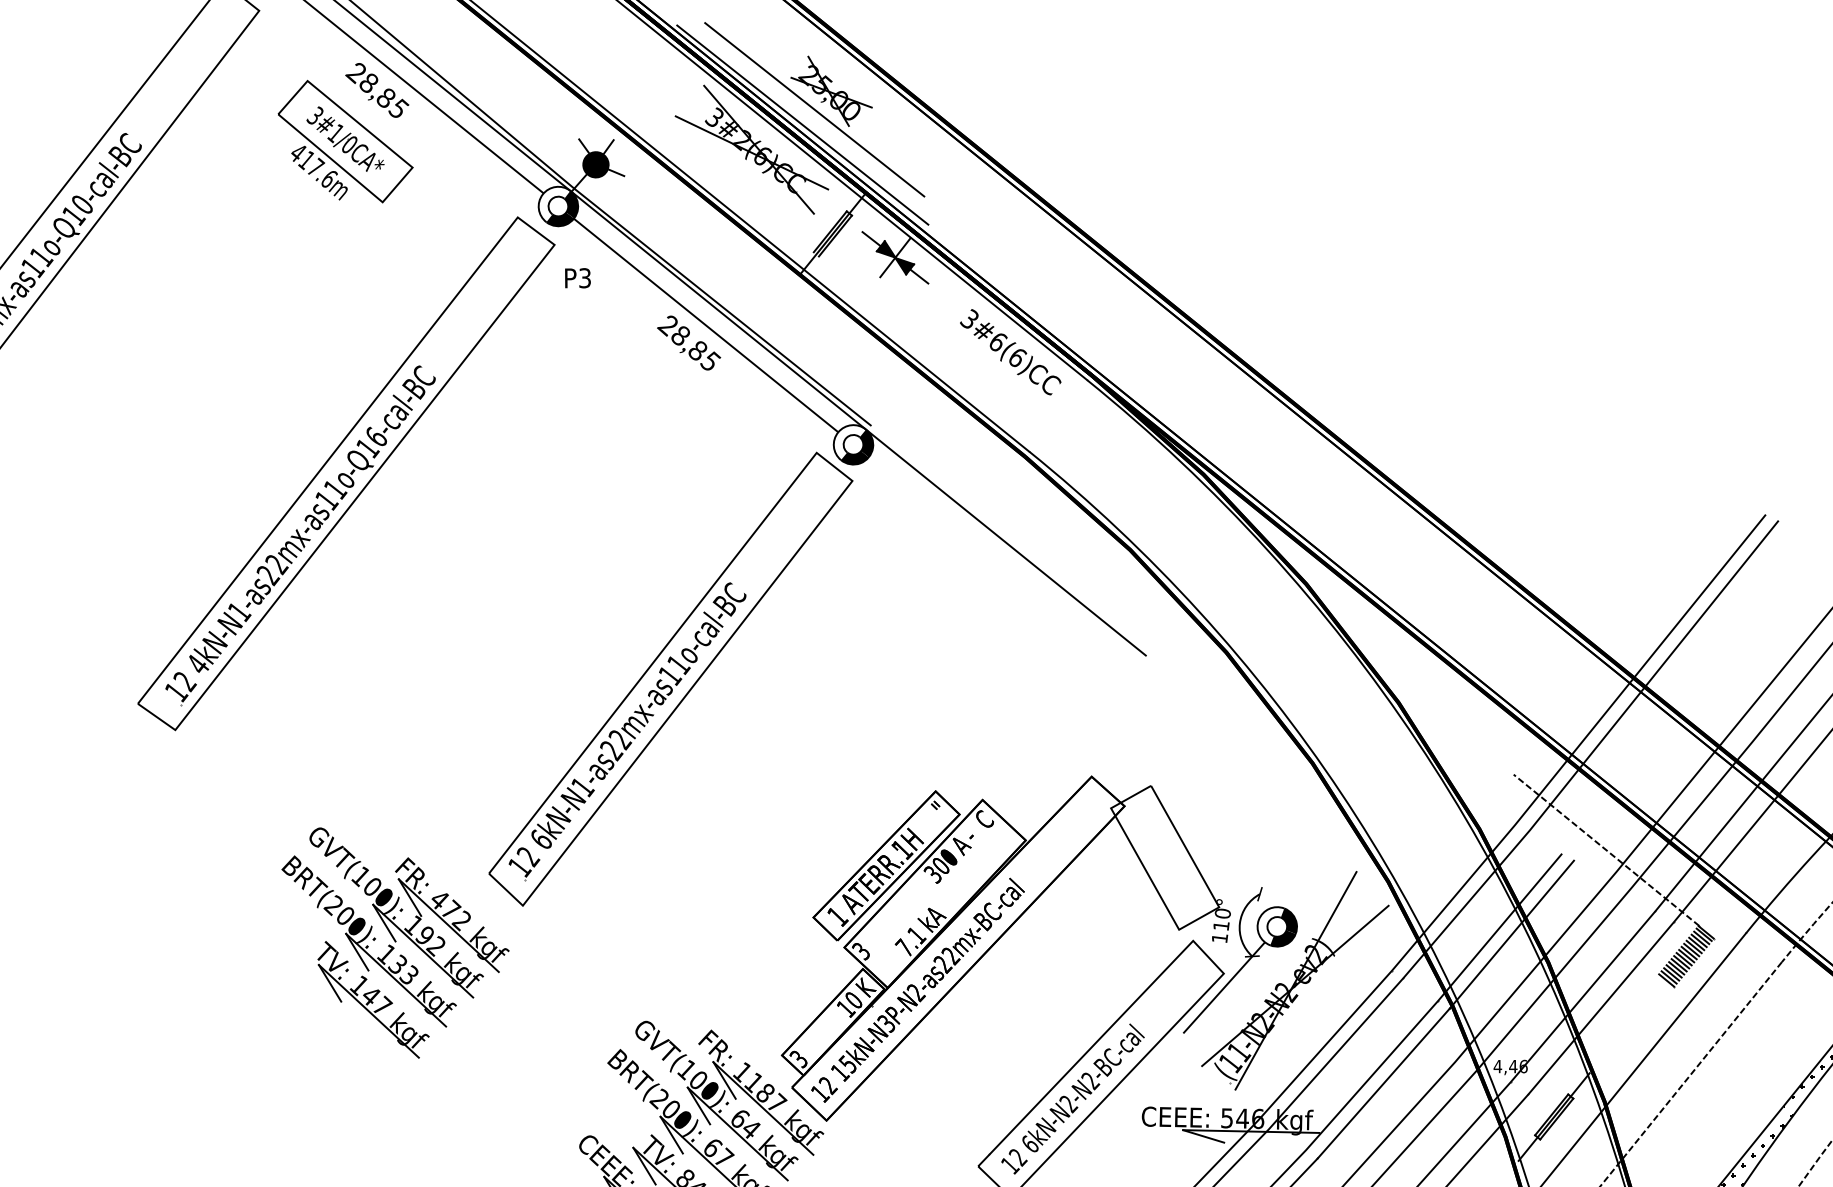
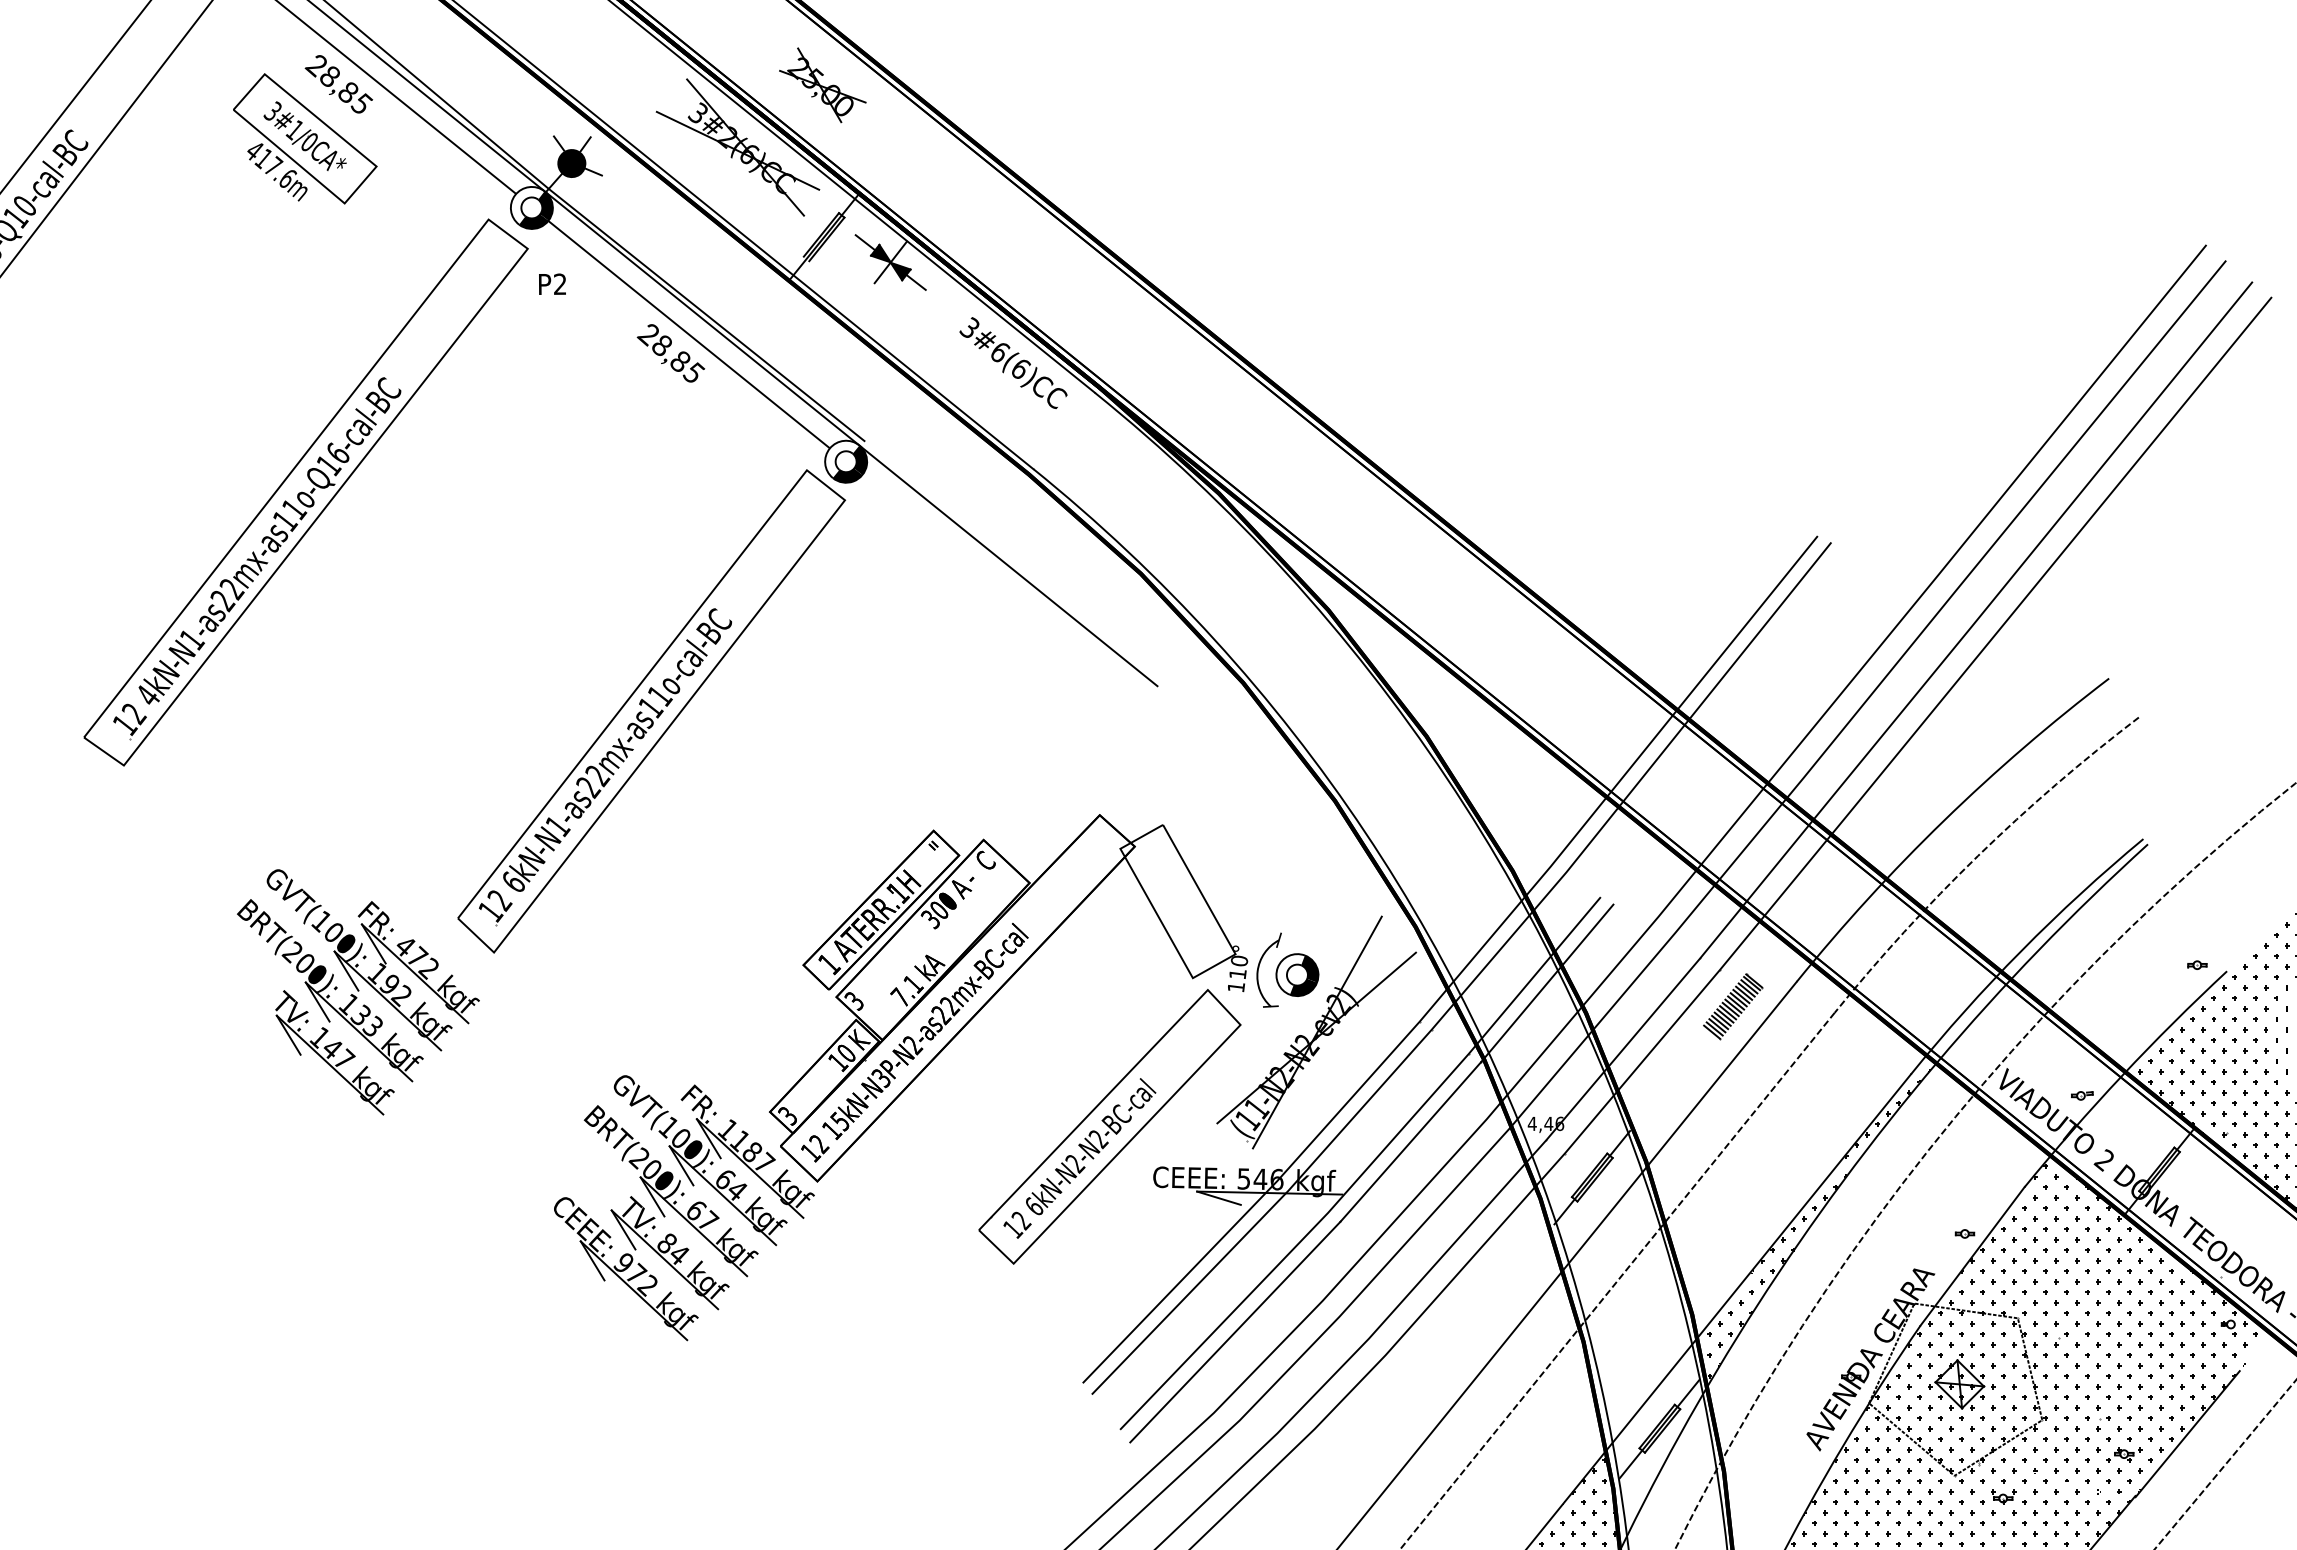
line: (814, 109) -> (804, 104), removed
line: (802, 125) -> (791, 121), removed
text: (585, 278) -> (560, 284), P3 -> P2
line: (1605, 850) -> (1647, 893), removed
line: (1223, 987) -> (1240, 1039), removed

